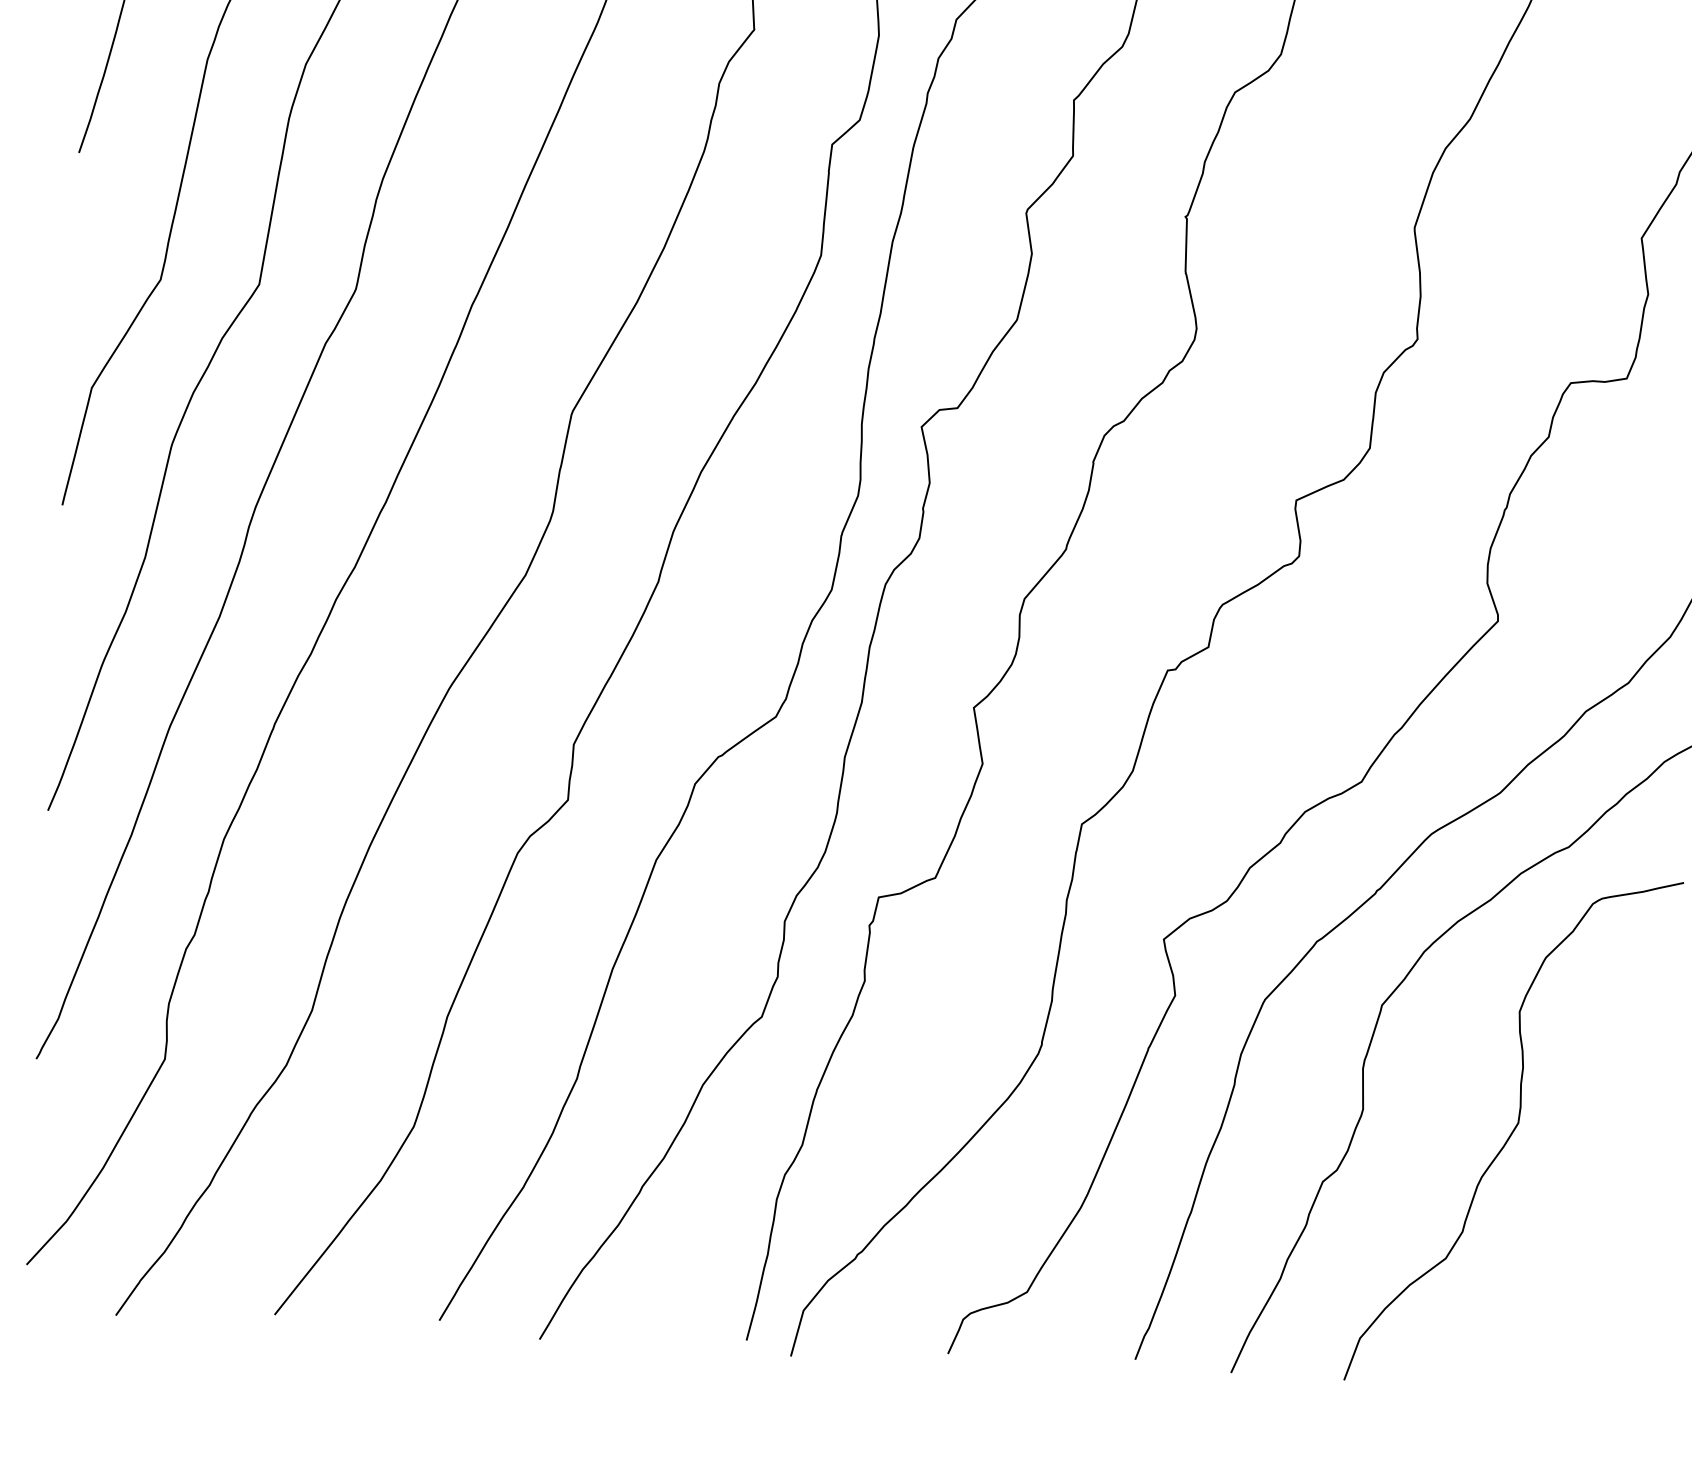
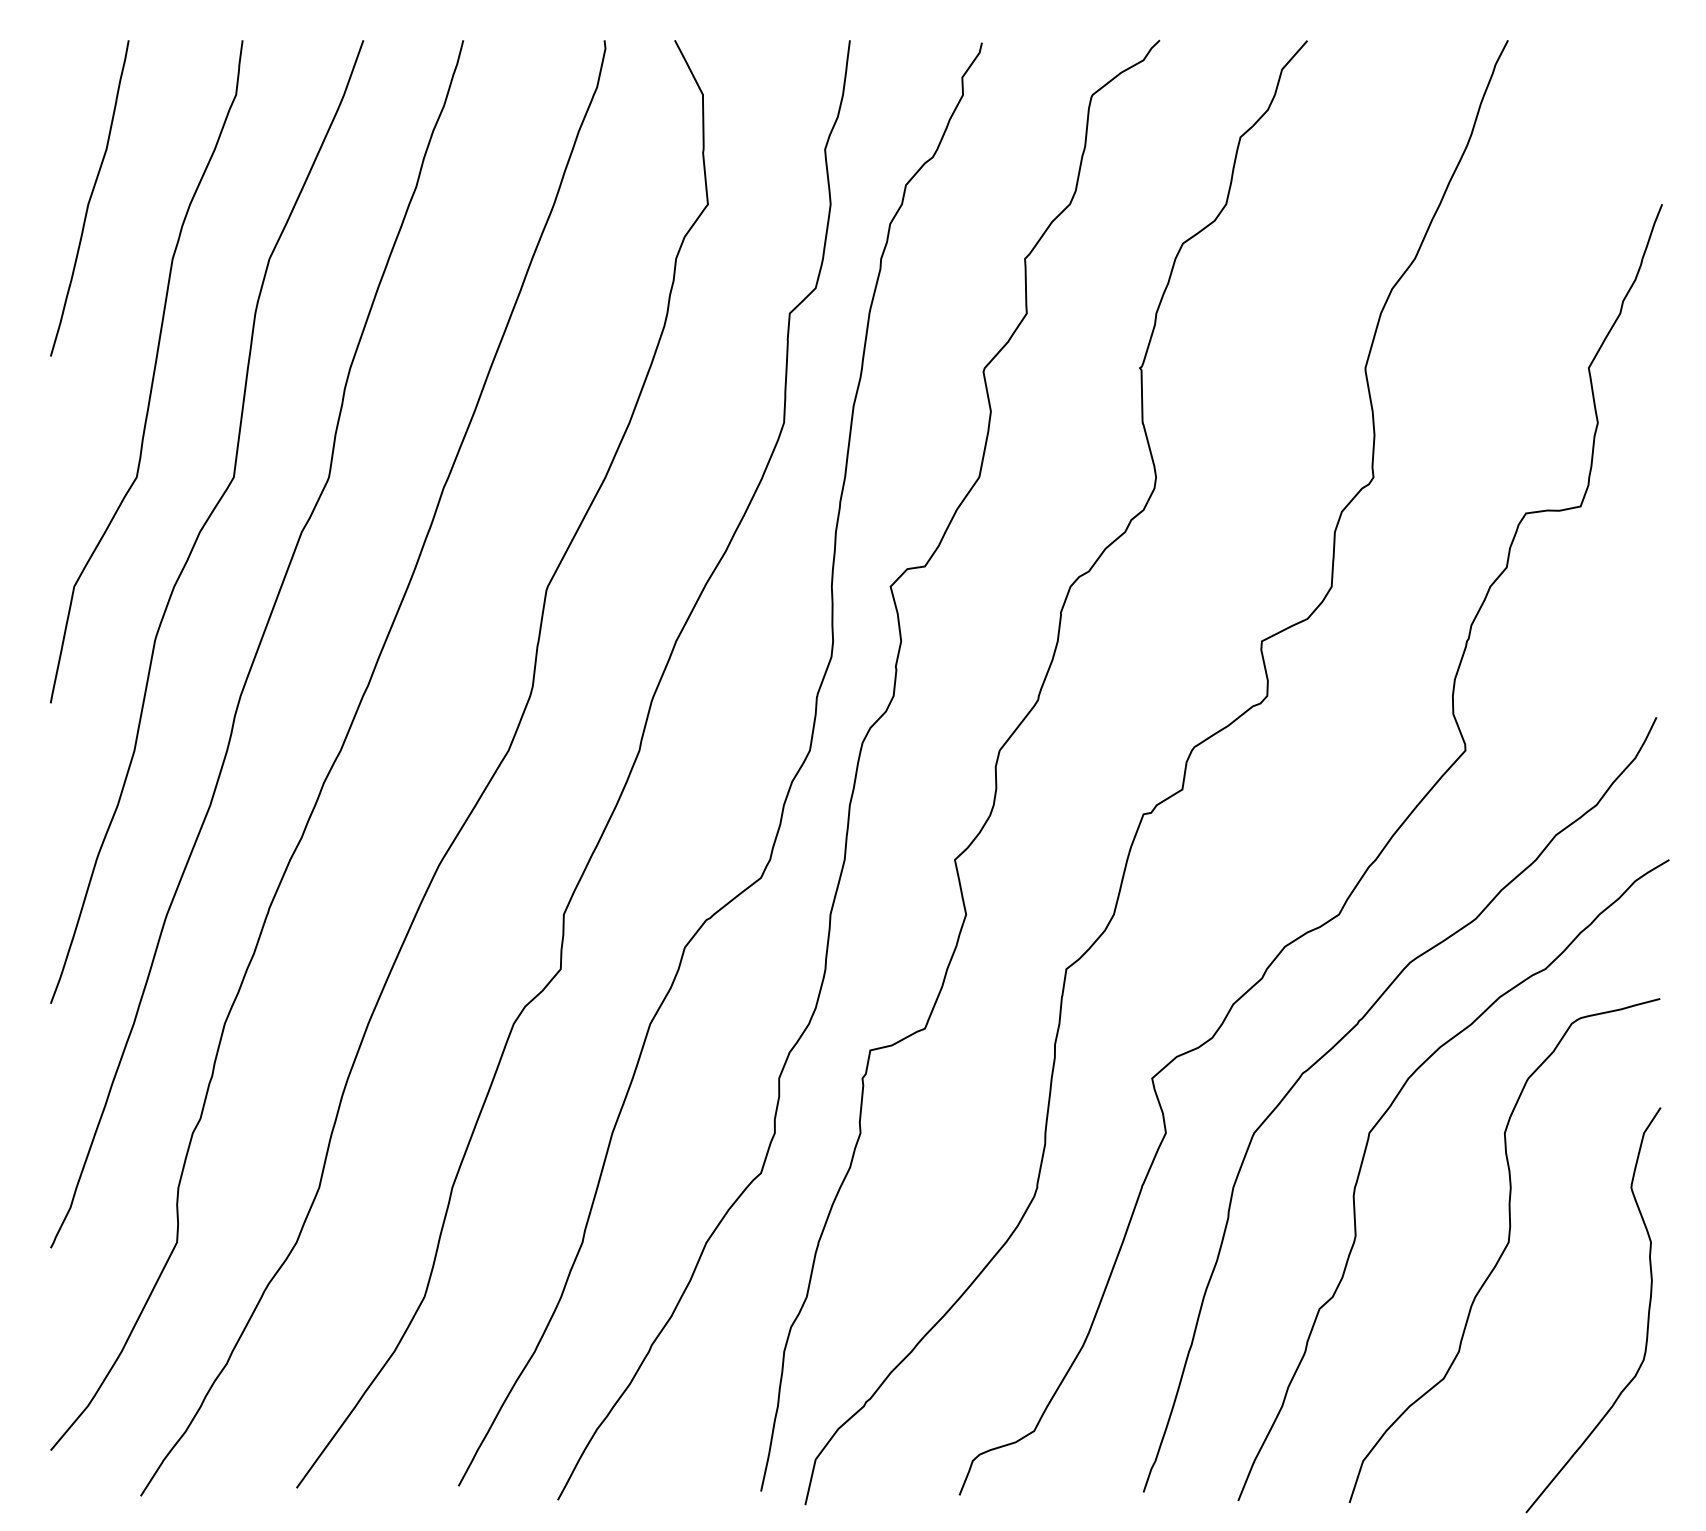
curve: (1655, 1205) -> (1647, 1316), added

